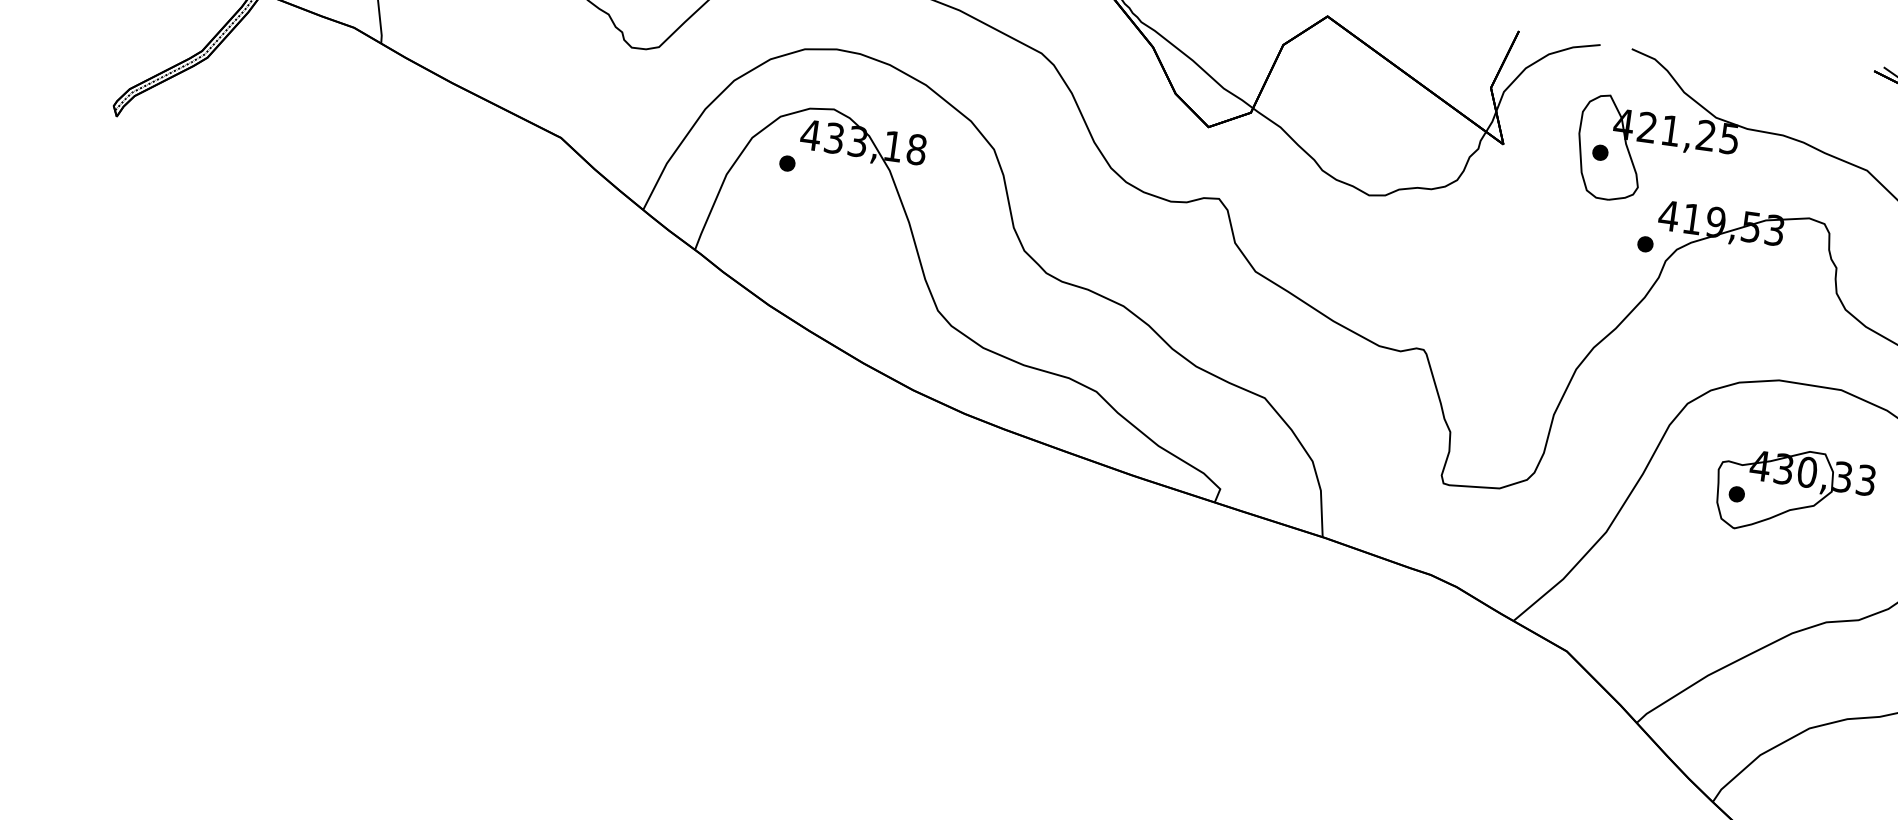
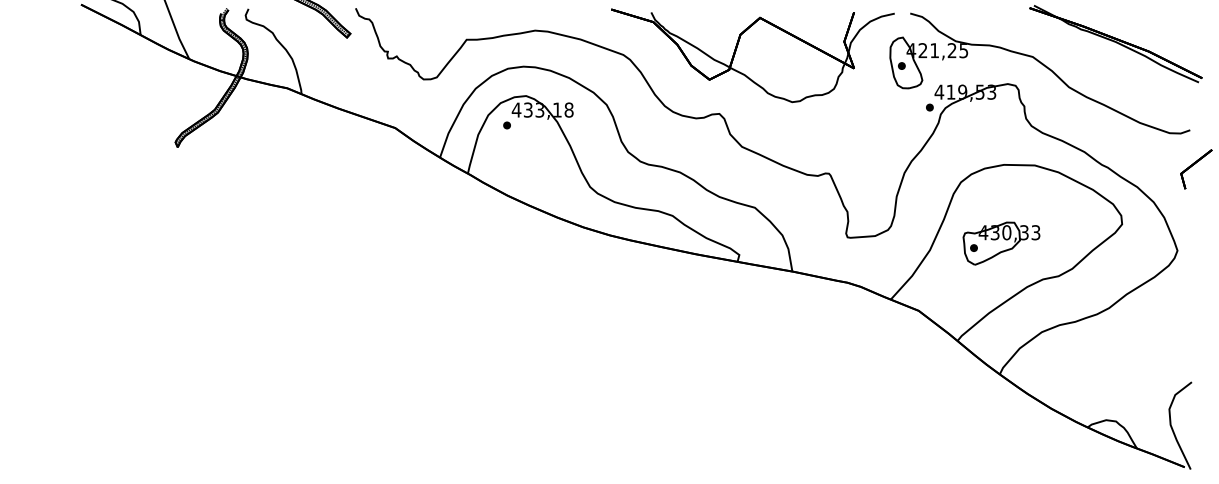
part: (1793, 492) -> (1001, 243), moved

